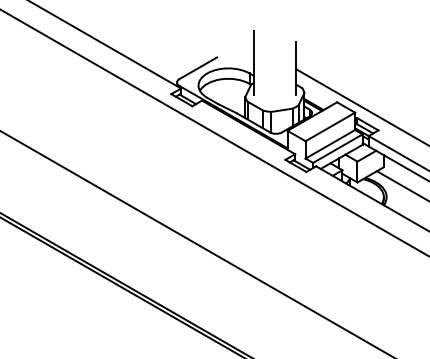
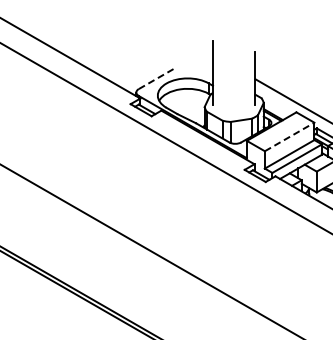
line: (198, 68) -> (157, 78), solid -> dashed
line: (330, 126) -> (289, 136), solid -> dashed

